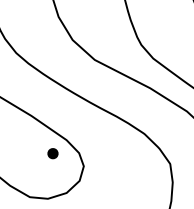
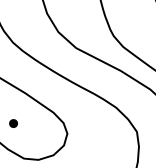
part: (52, 153) -> (13, 123), moved

